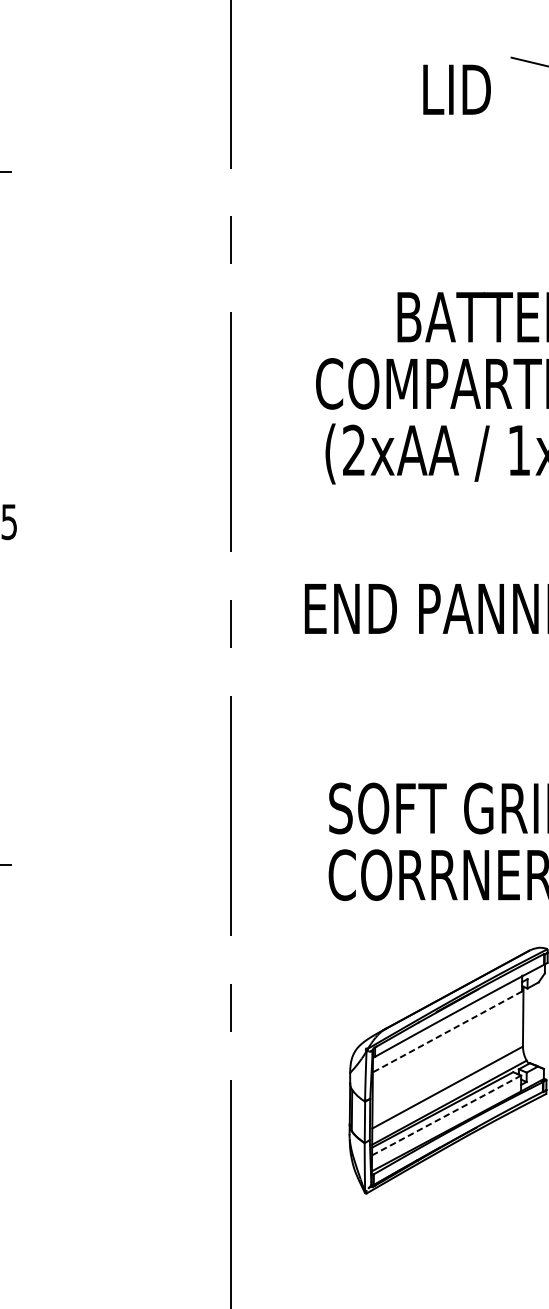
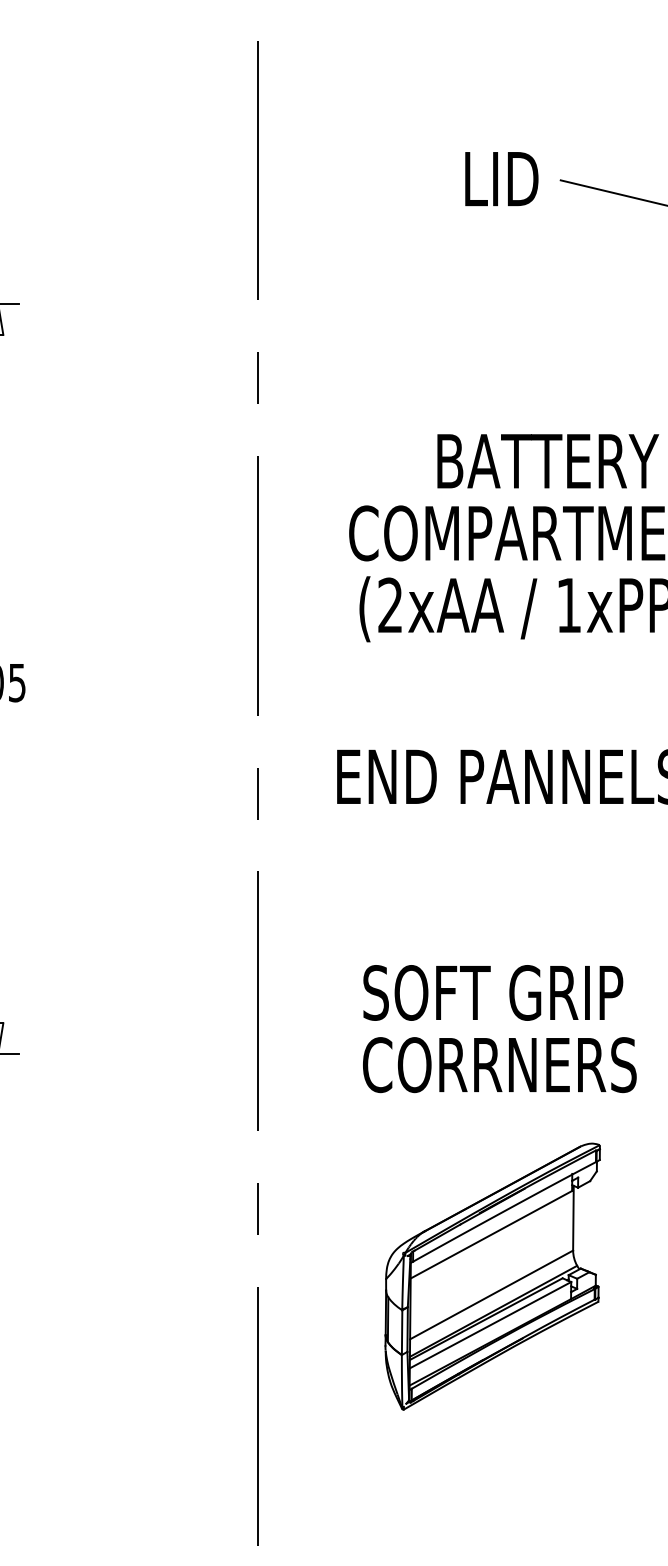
text: (456, 90) -> (501, 179), moved
line: (447, 1031) -> (491, 1234), dashed -> solid
line: (446, 1115) -> (490, 1325), dashed -> solid

